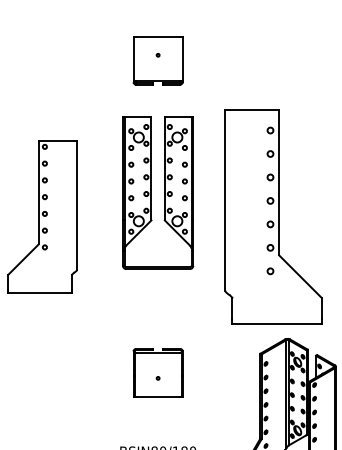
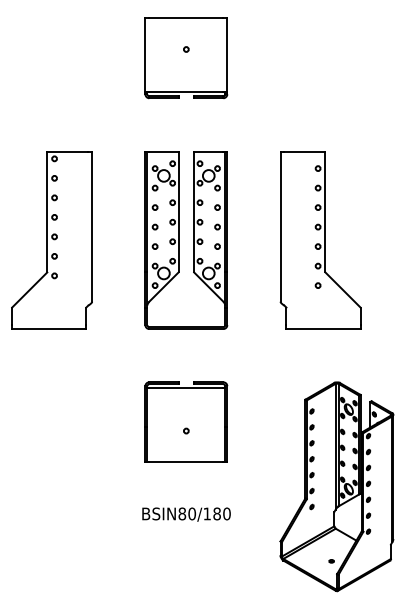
part: (158, 60) -> (186, 58), size x1.43
part: (152, 192) -> (179, 240), moved
part: (273, 217) -> (320, 240), size x0.71
part: (158, 372) -> (186, 421), size x1.43

